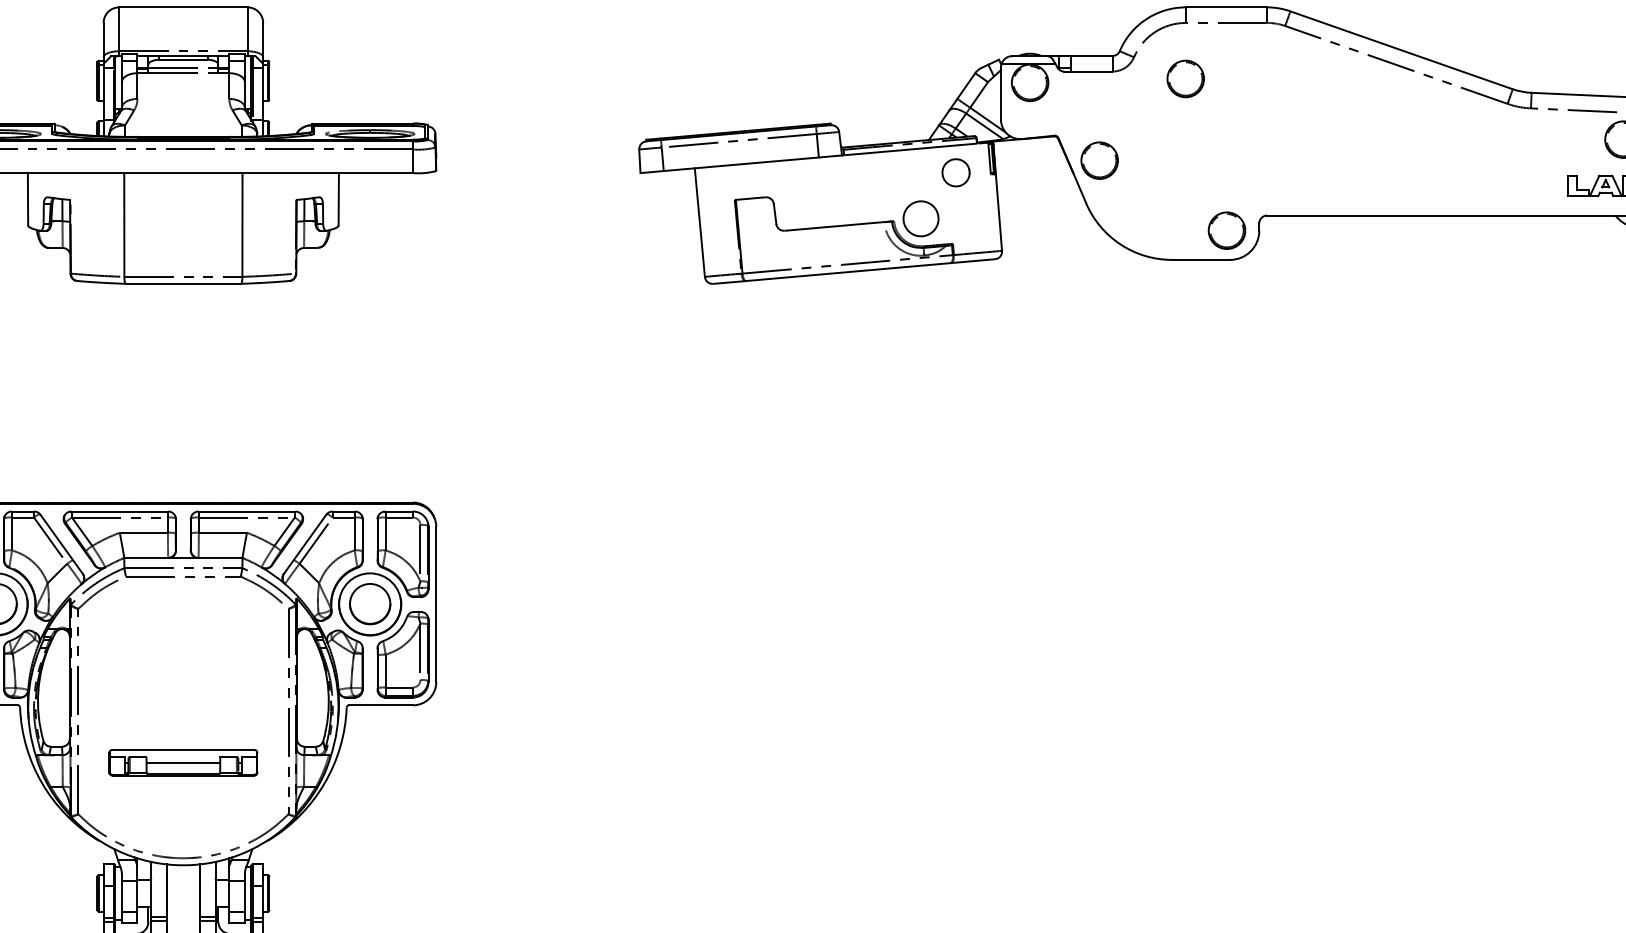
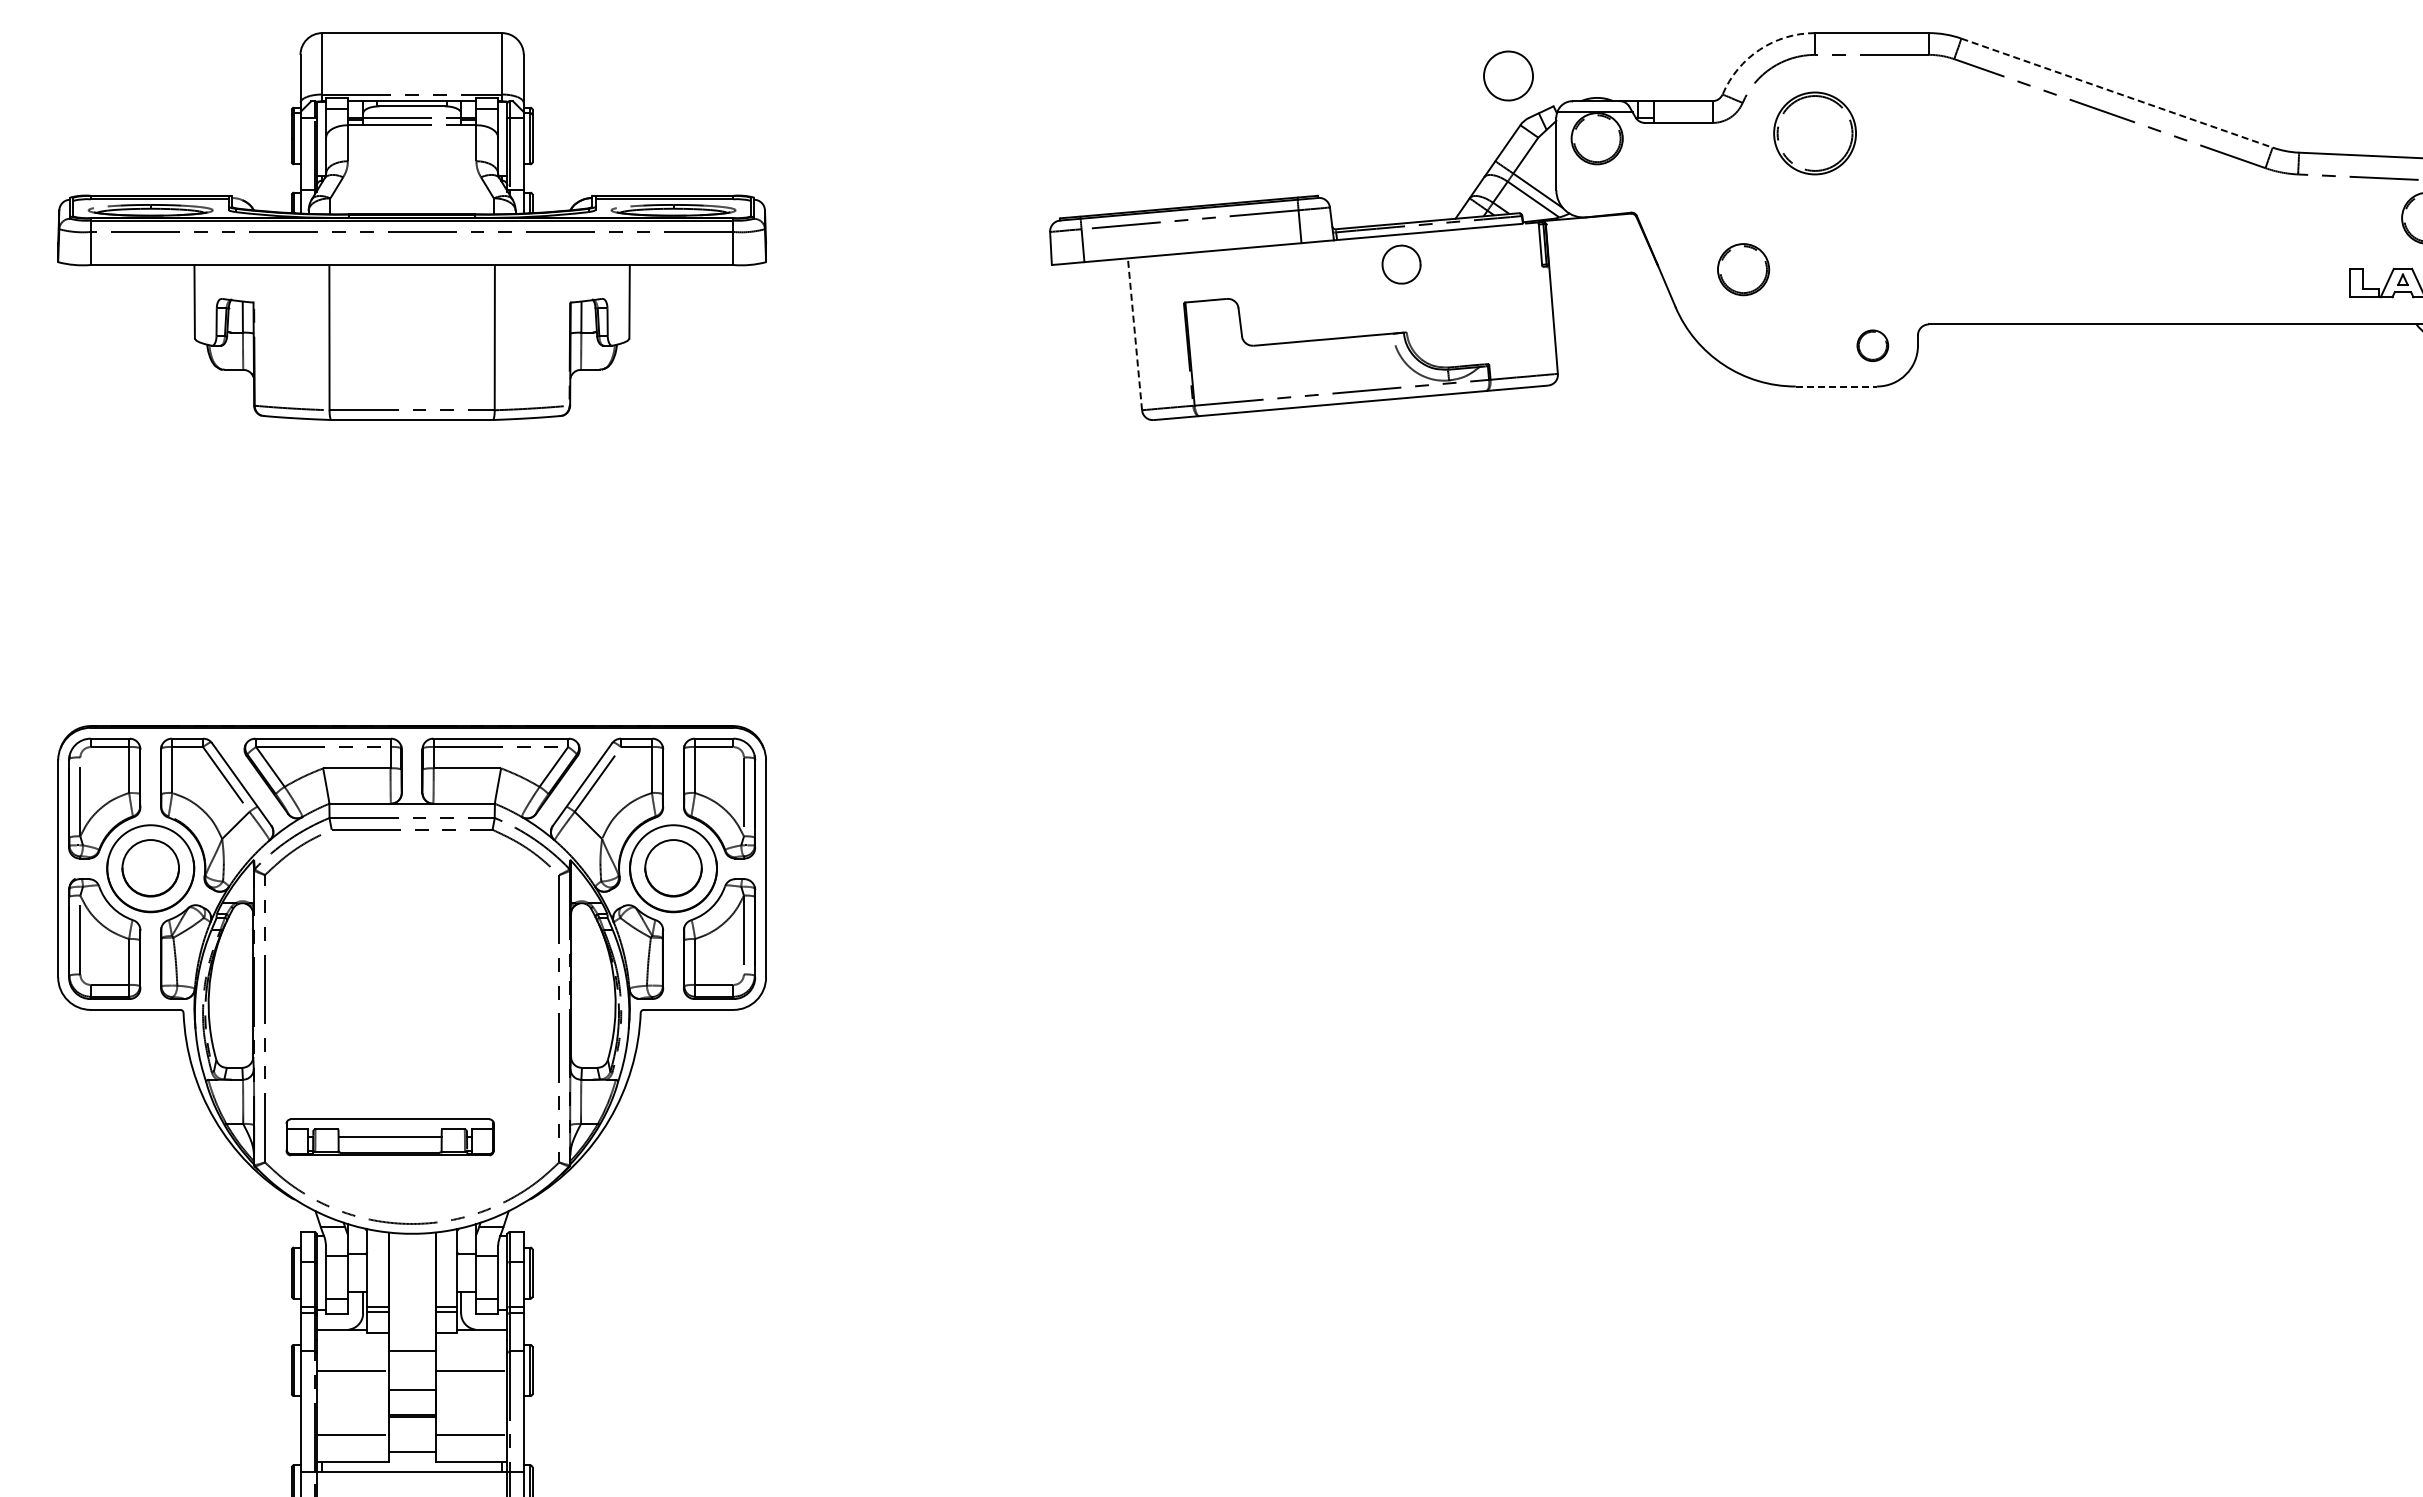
arc: (1146, 19) -> (1759, 49), solid -> dashed
line: (1401, 50) -> (2117, 93), solid -> dashed
part: (1185, 78) -> (1814, 132), size x1.6
part: (1099, 160) -> (1743, 269), moved
part: (956, 172) -> (1401, 264), moved
part: (921, 218) -> (1508, 75), moved
line: (699, 222) -> (1134, 333), solid -> dashed
part: (1226, 230) -> (1872, 345), size x0.6
line: (1201, 259) -> (1836, 386), solid -> dashed
part: (182, 762) -> (389, 1137), moved

